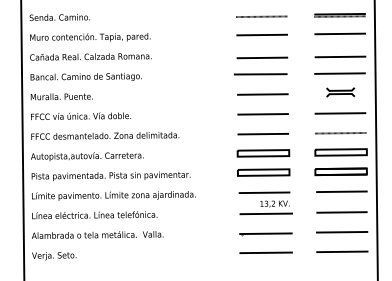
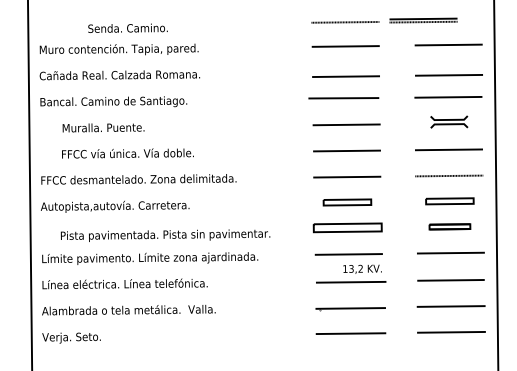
part: (340, 15) -> (423, 20), moved
text: (59, 16) -> (127, 27), moved
text: (61, 96) -> (103, 127), moved
text: (80, 116) -> (127, 153), moved
part: (340, 152) -> (449, 201), size x0.7
part: (263, 153) -> (347, 202), size x0.7
part: (340, 171) -> (449, 226), size x0.6
text: (111, 176) -> (165, 235), moved

